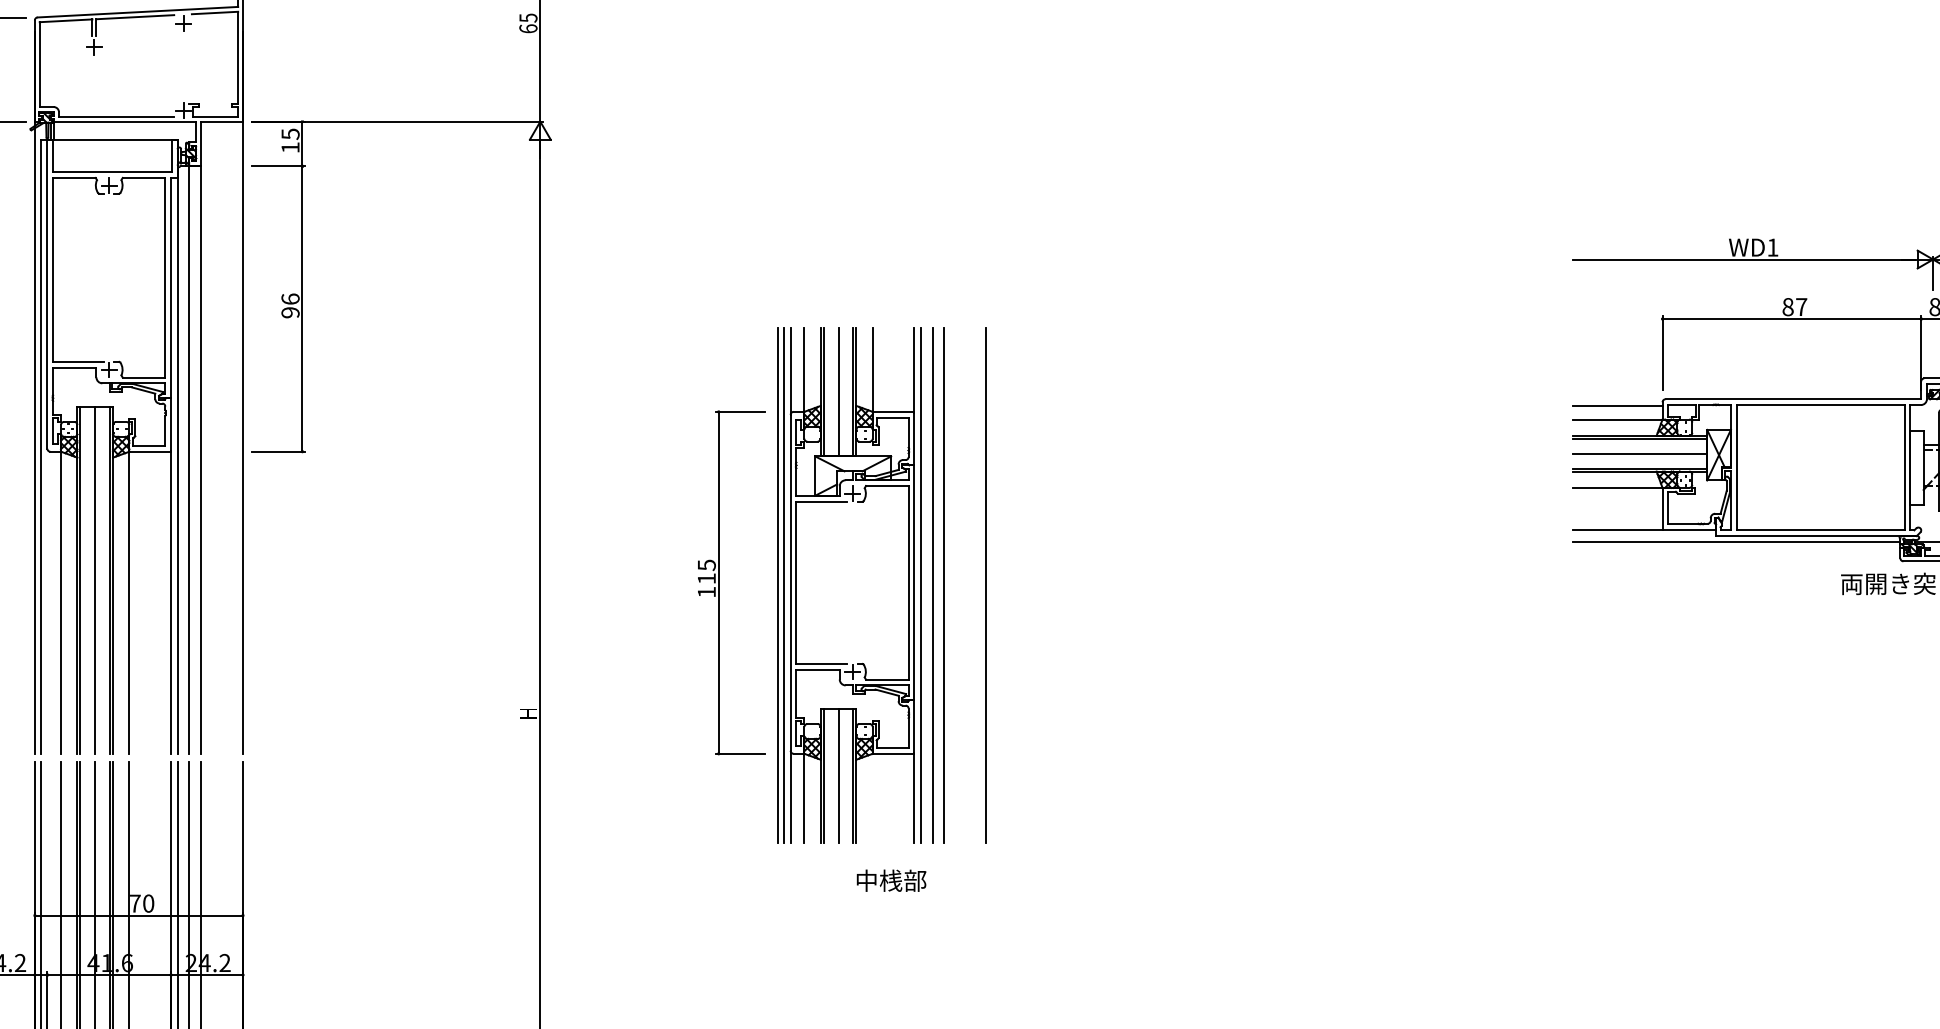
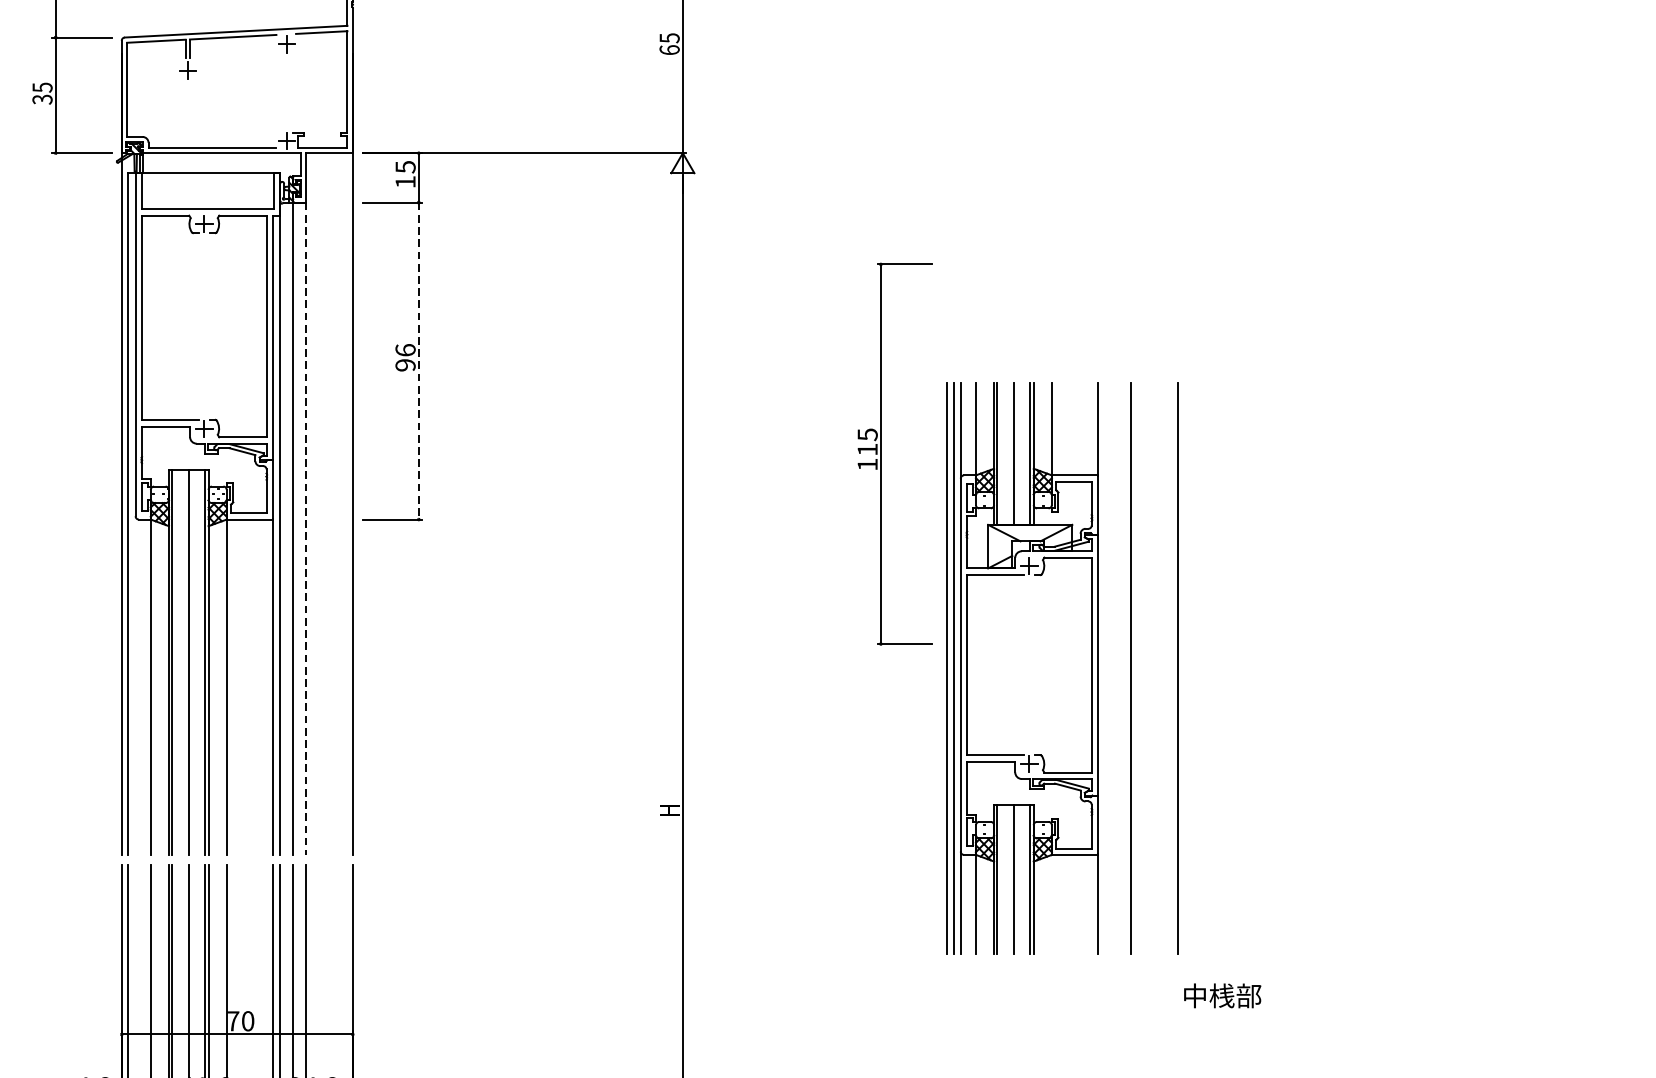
line: (302, 309) -> (418, 361), solid -> dashed
line: (201, 459) -> (306, 528), solid -> dashed
part: (719, 582) -> (881, 453), moved
line: (920, 585) -> (1104, 668), removed
line: (932, 585) -> (1118, 668), removed
text: (891, 880) -> (1222, 995), moved

